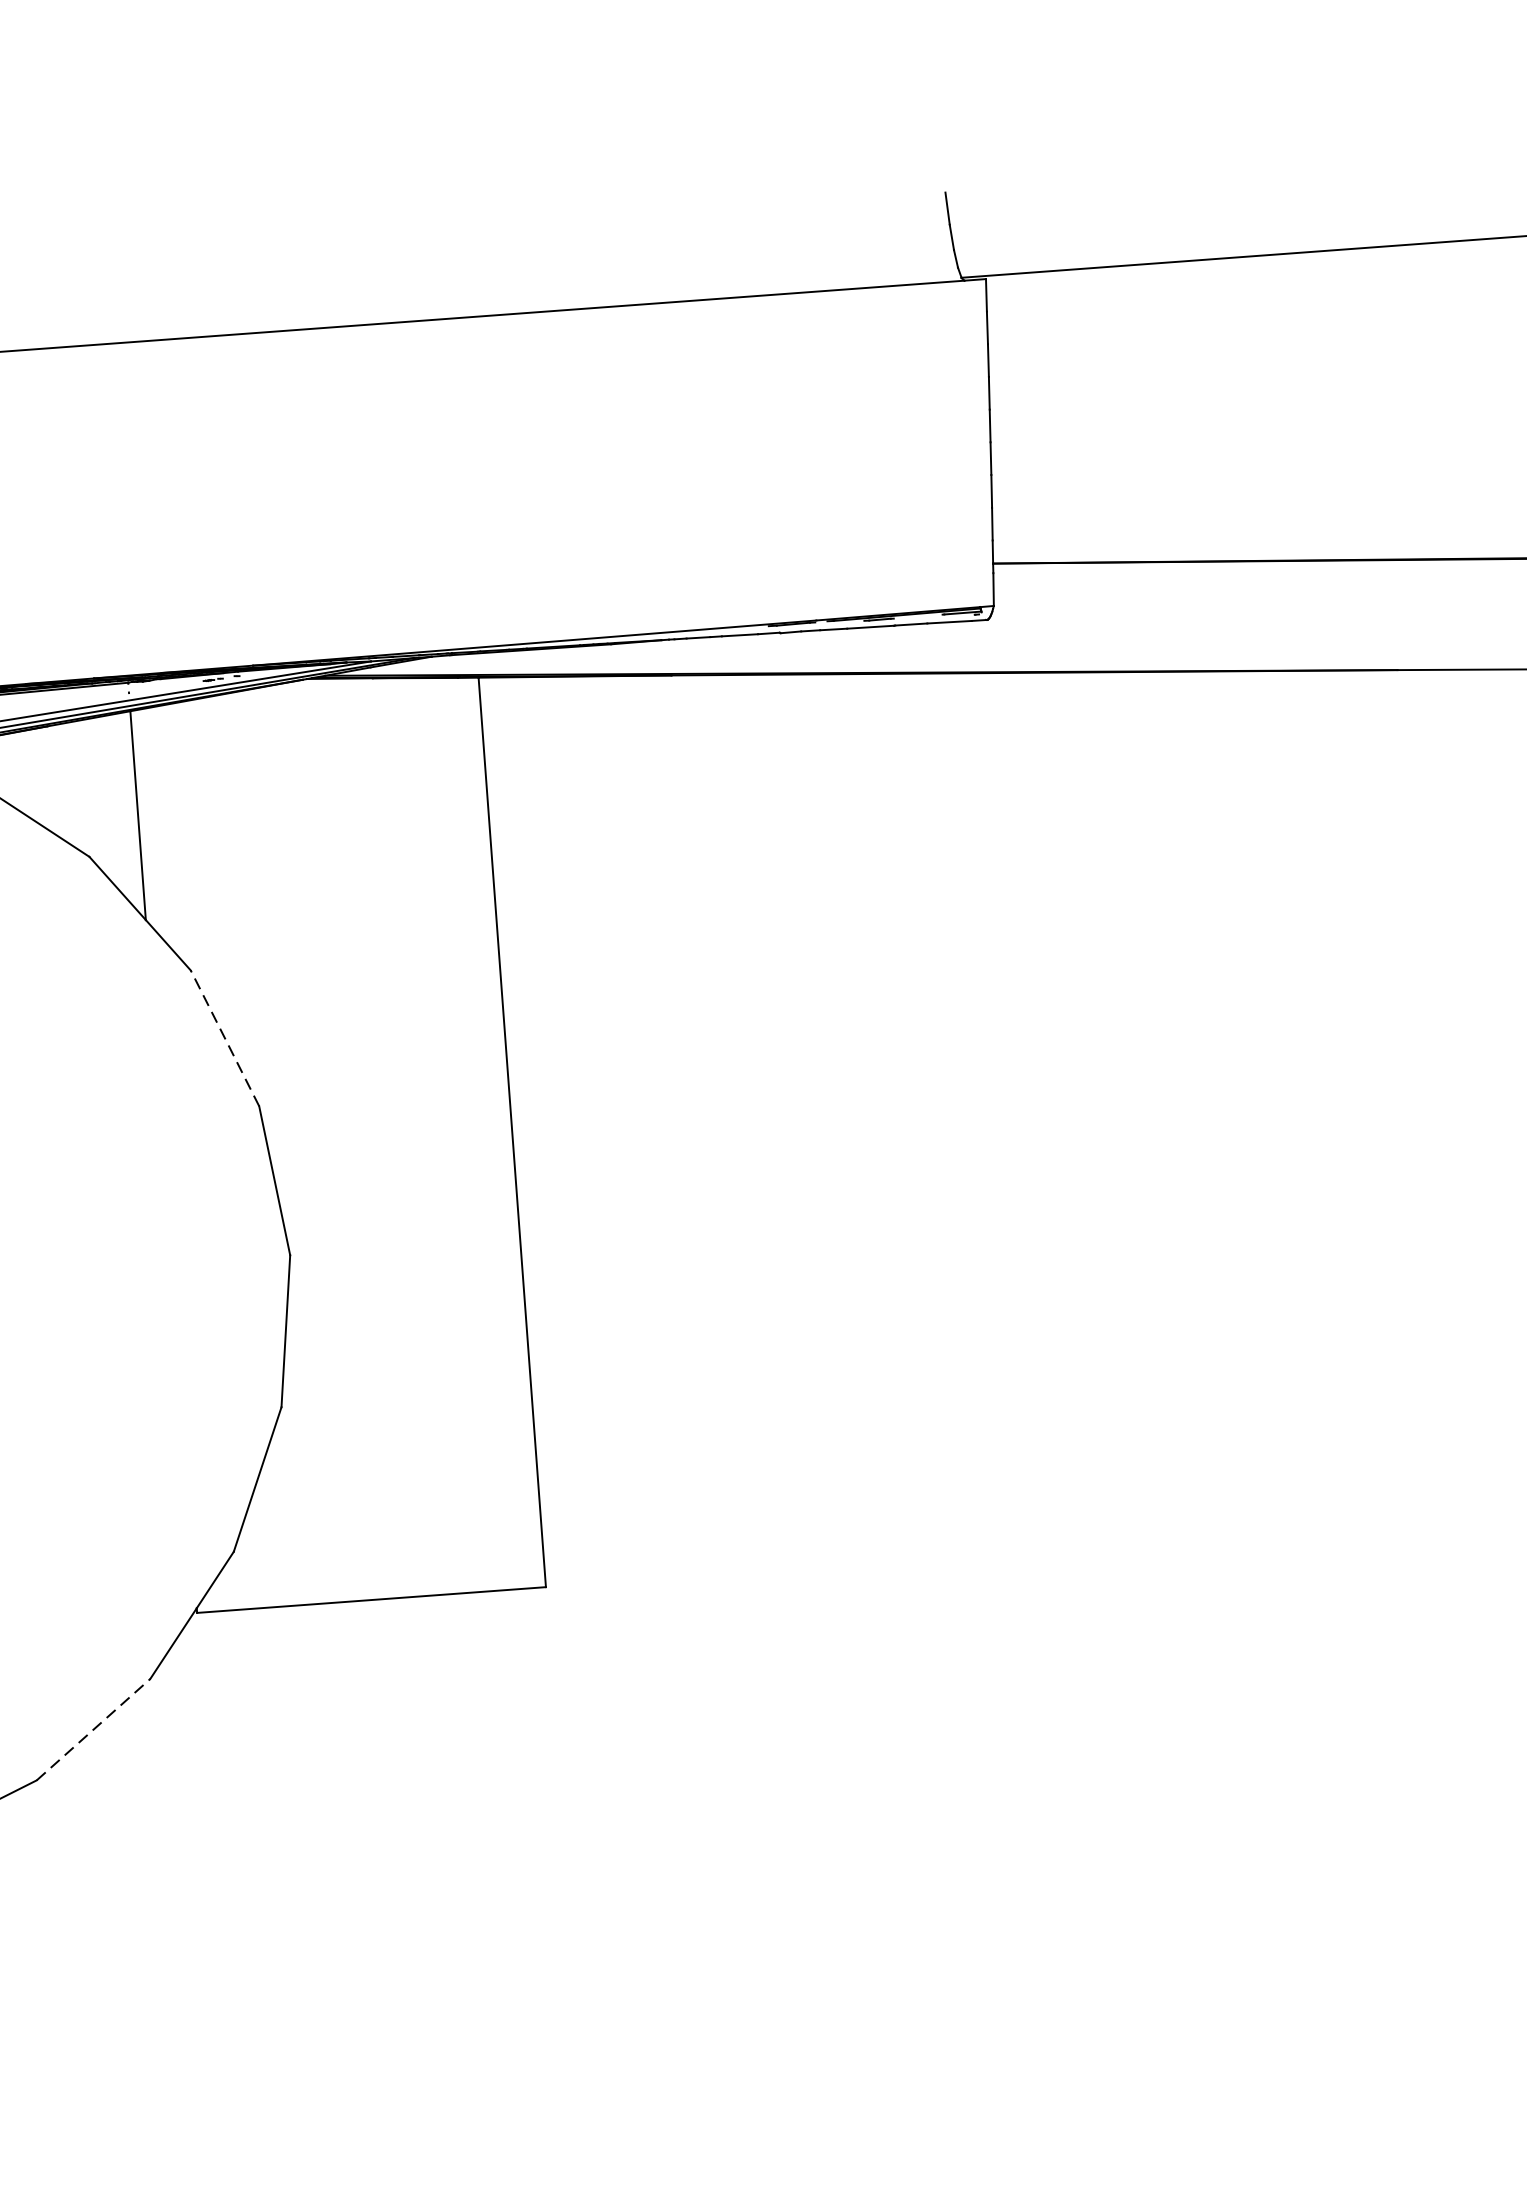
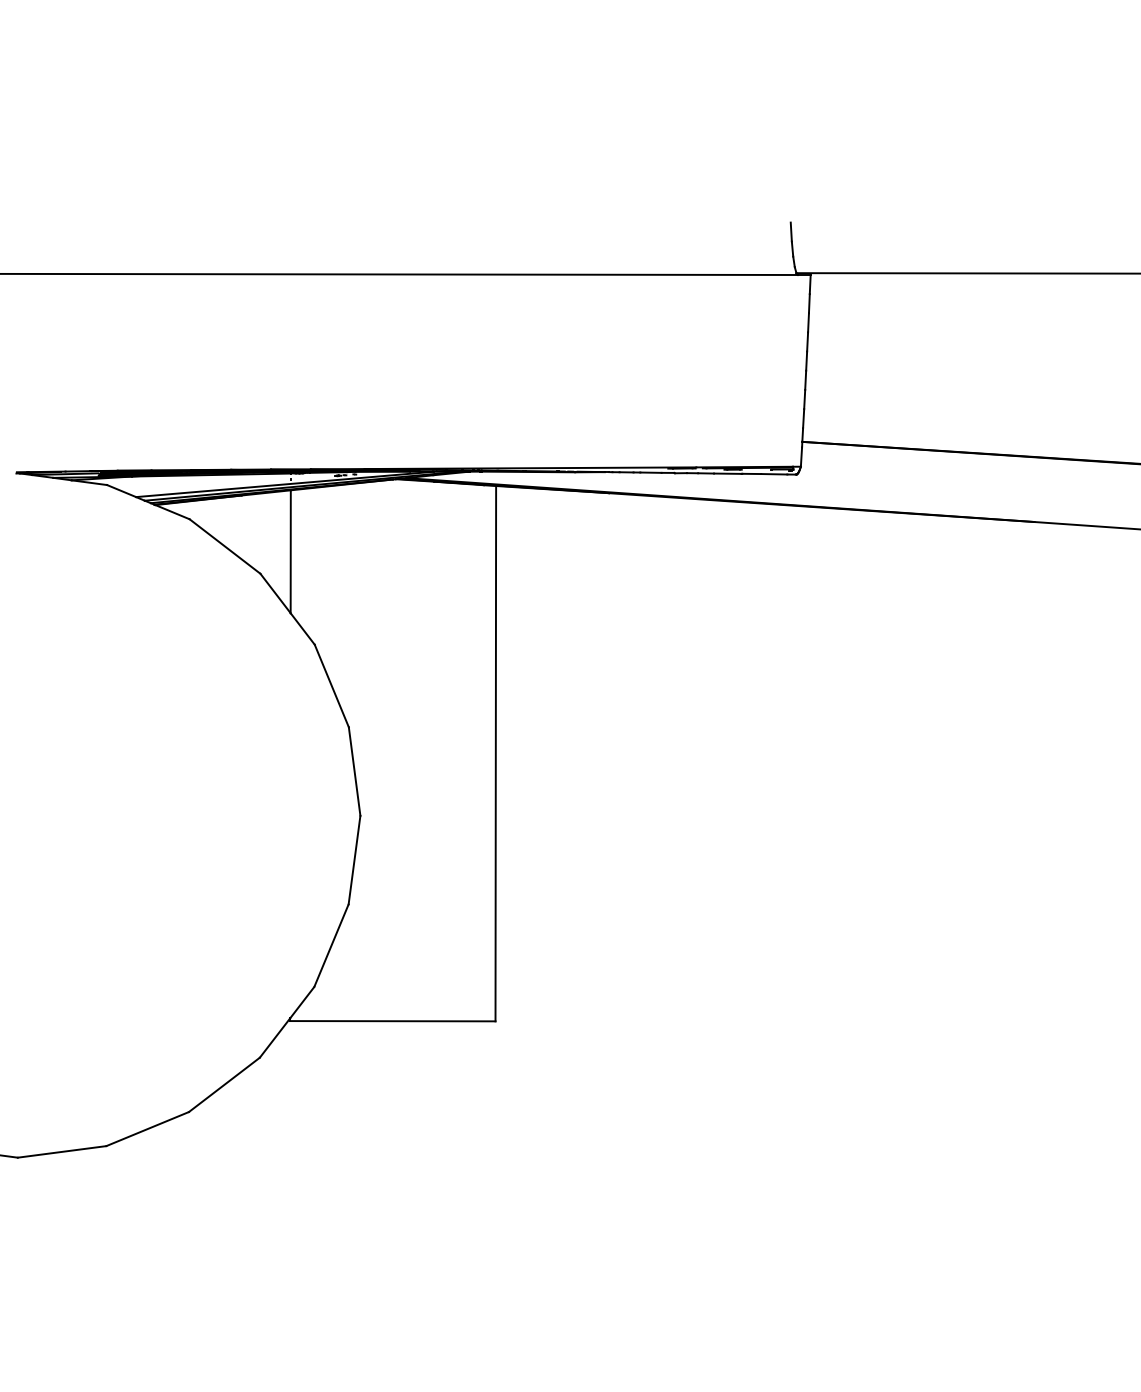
line: (224, 1037) -> (331, 685), dashed -> solid
line: (93, 1729) -> (224, 1084), dashed -> solid

